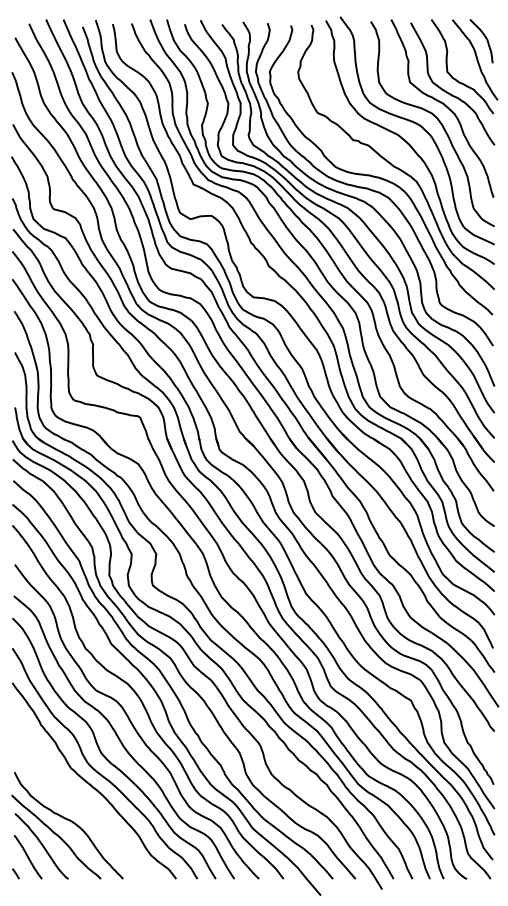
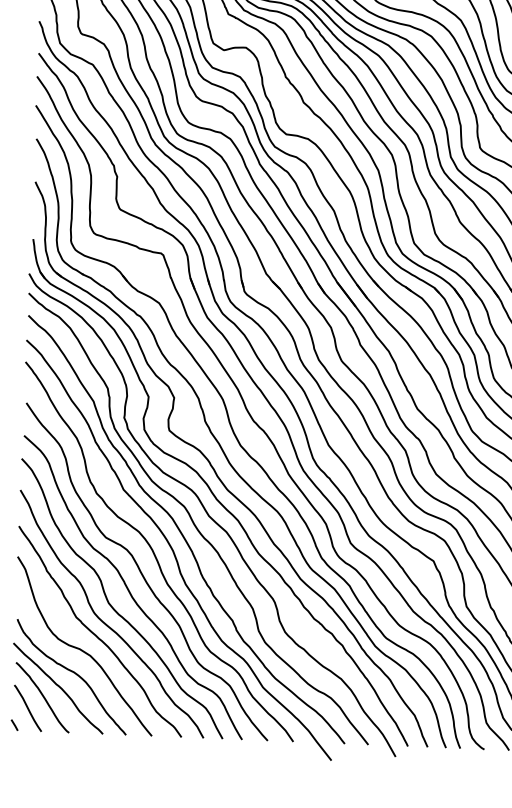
curve: (79, 799) -> (83, 650), added

